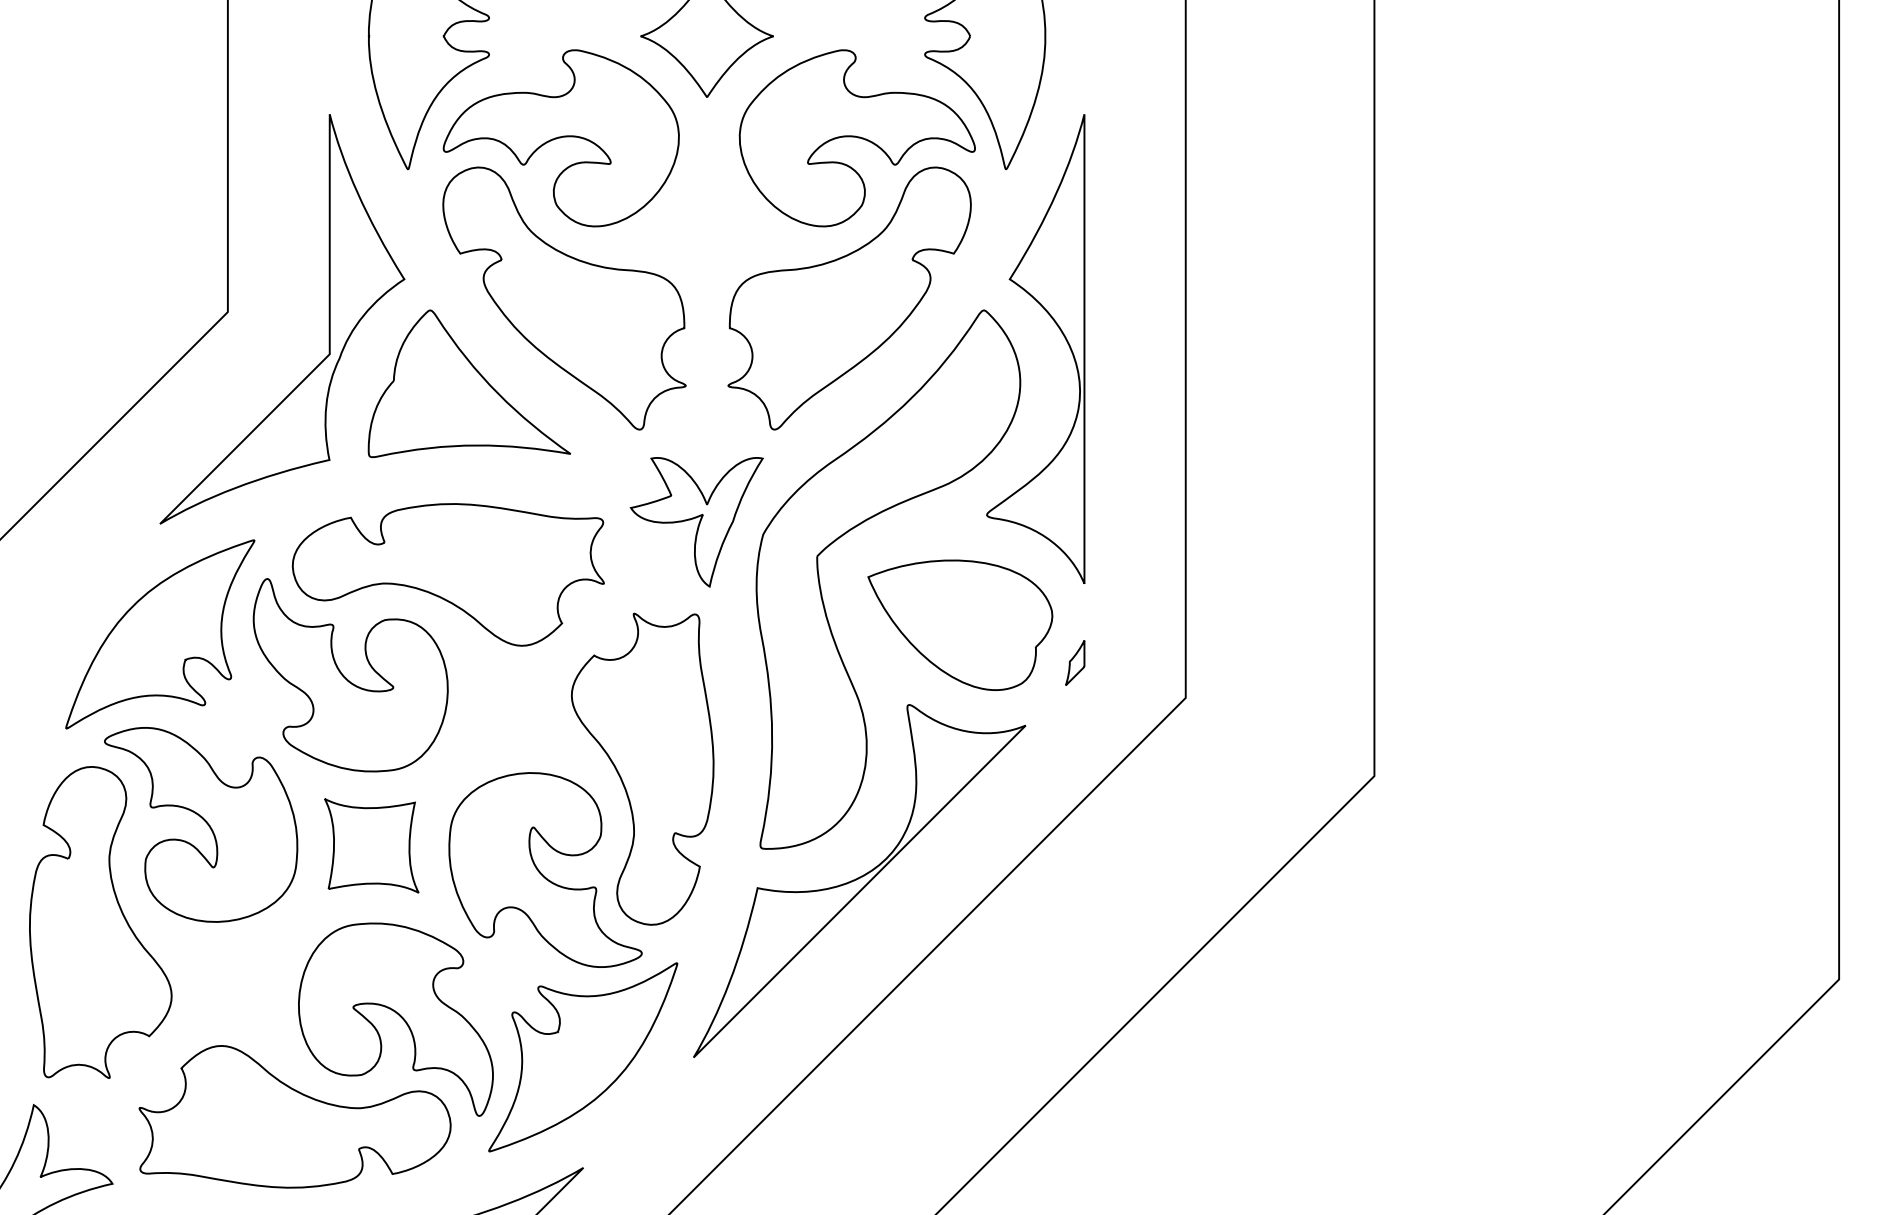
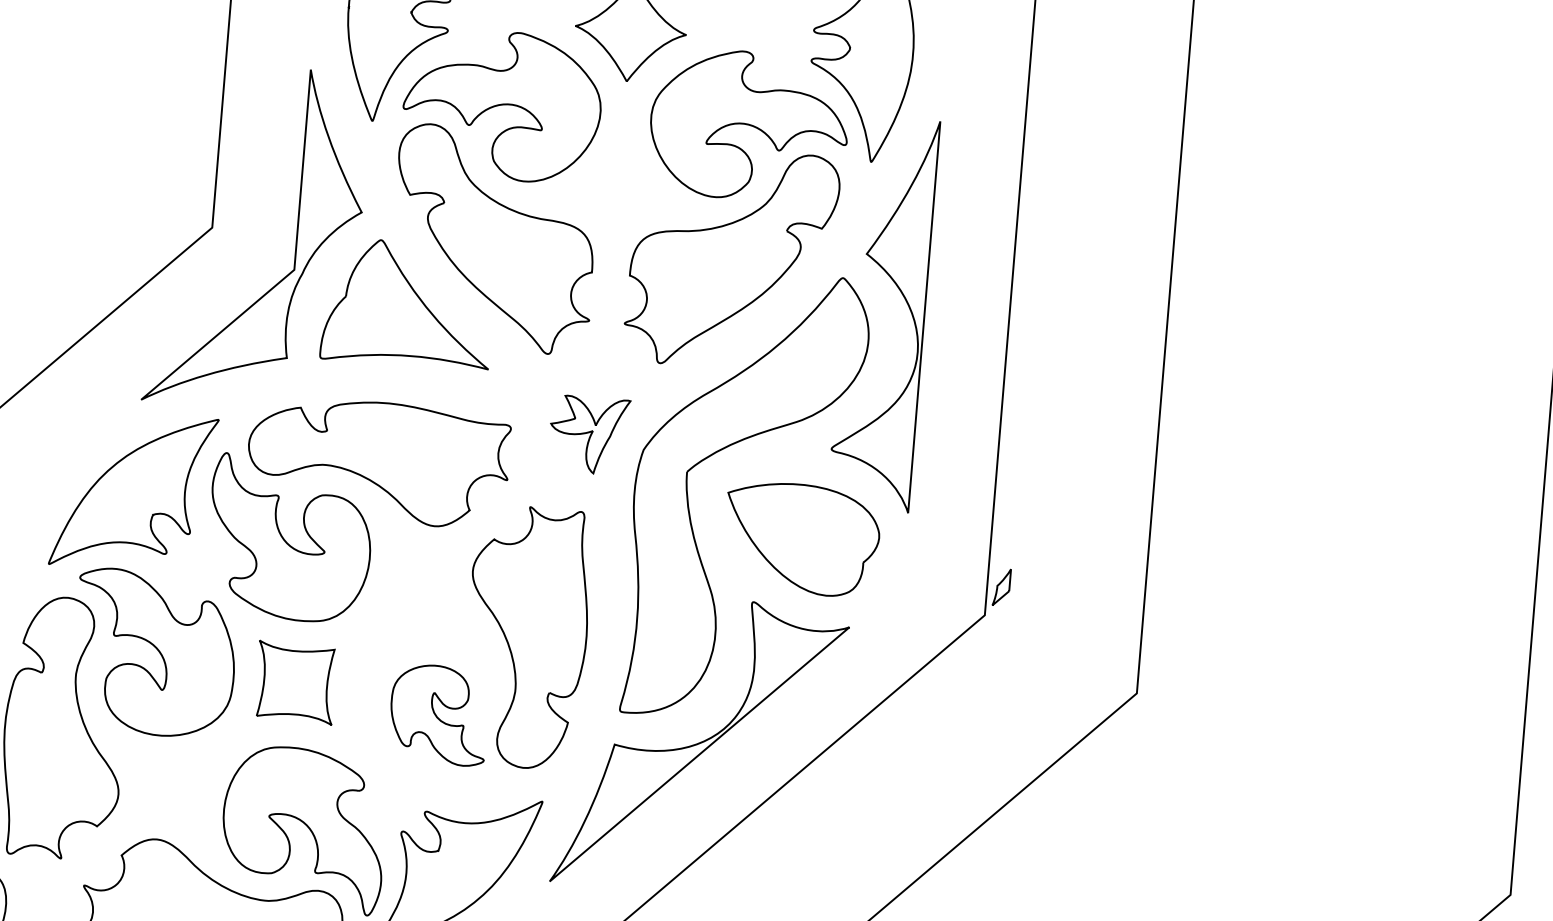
part: (696, 522) -> (588, 435), size x0.7
part: (1075, 662) -> (1002, 586), moved
part: (545, 869) -> (439, 714), size x0.6

